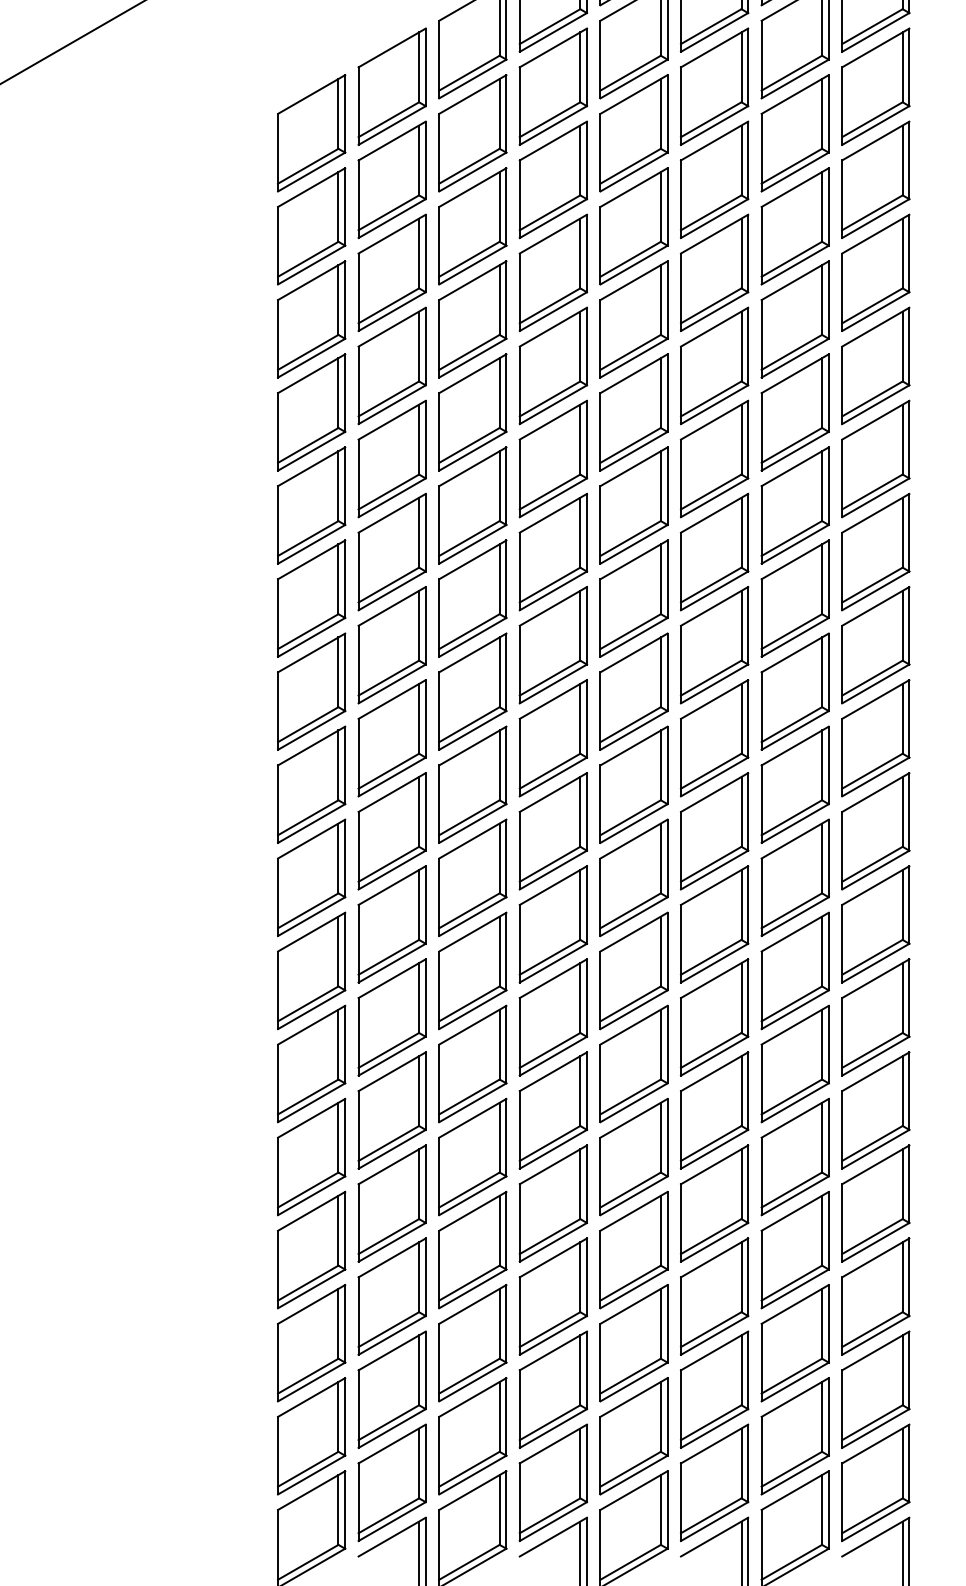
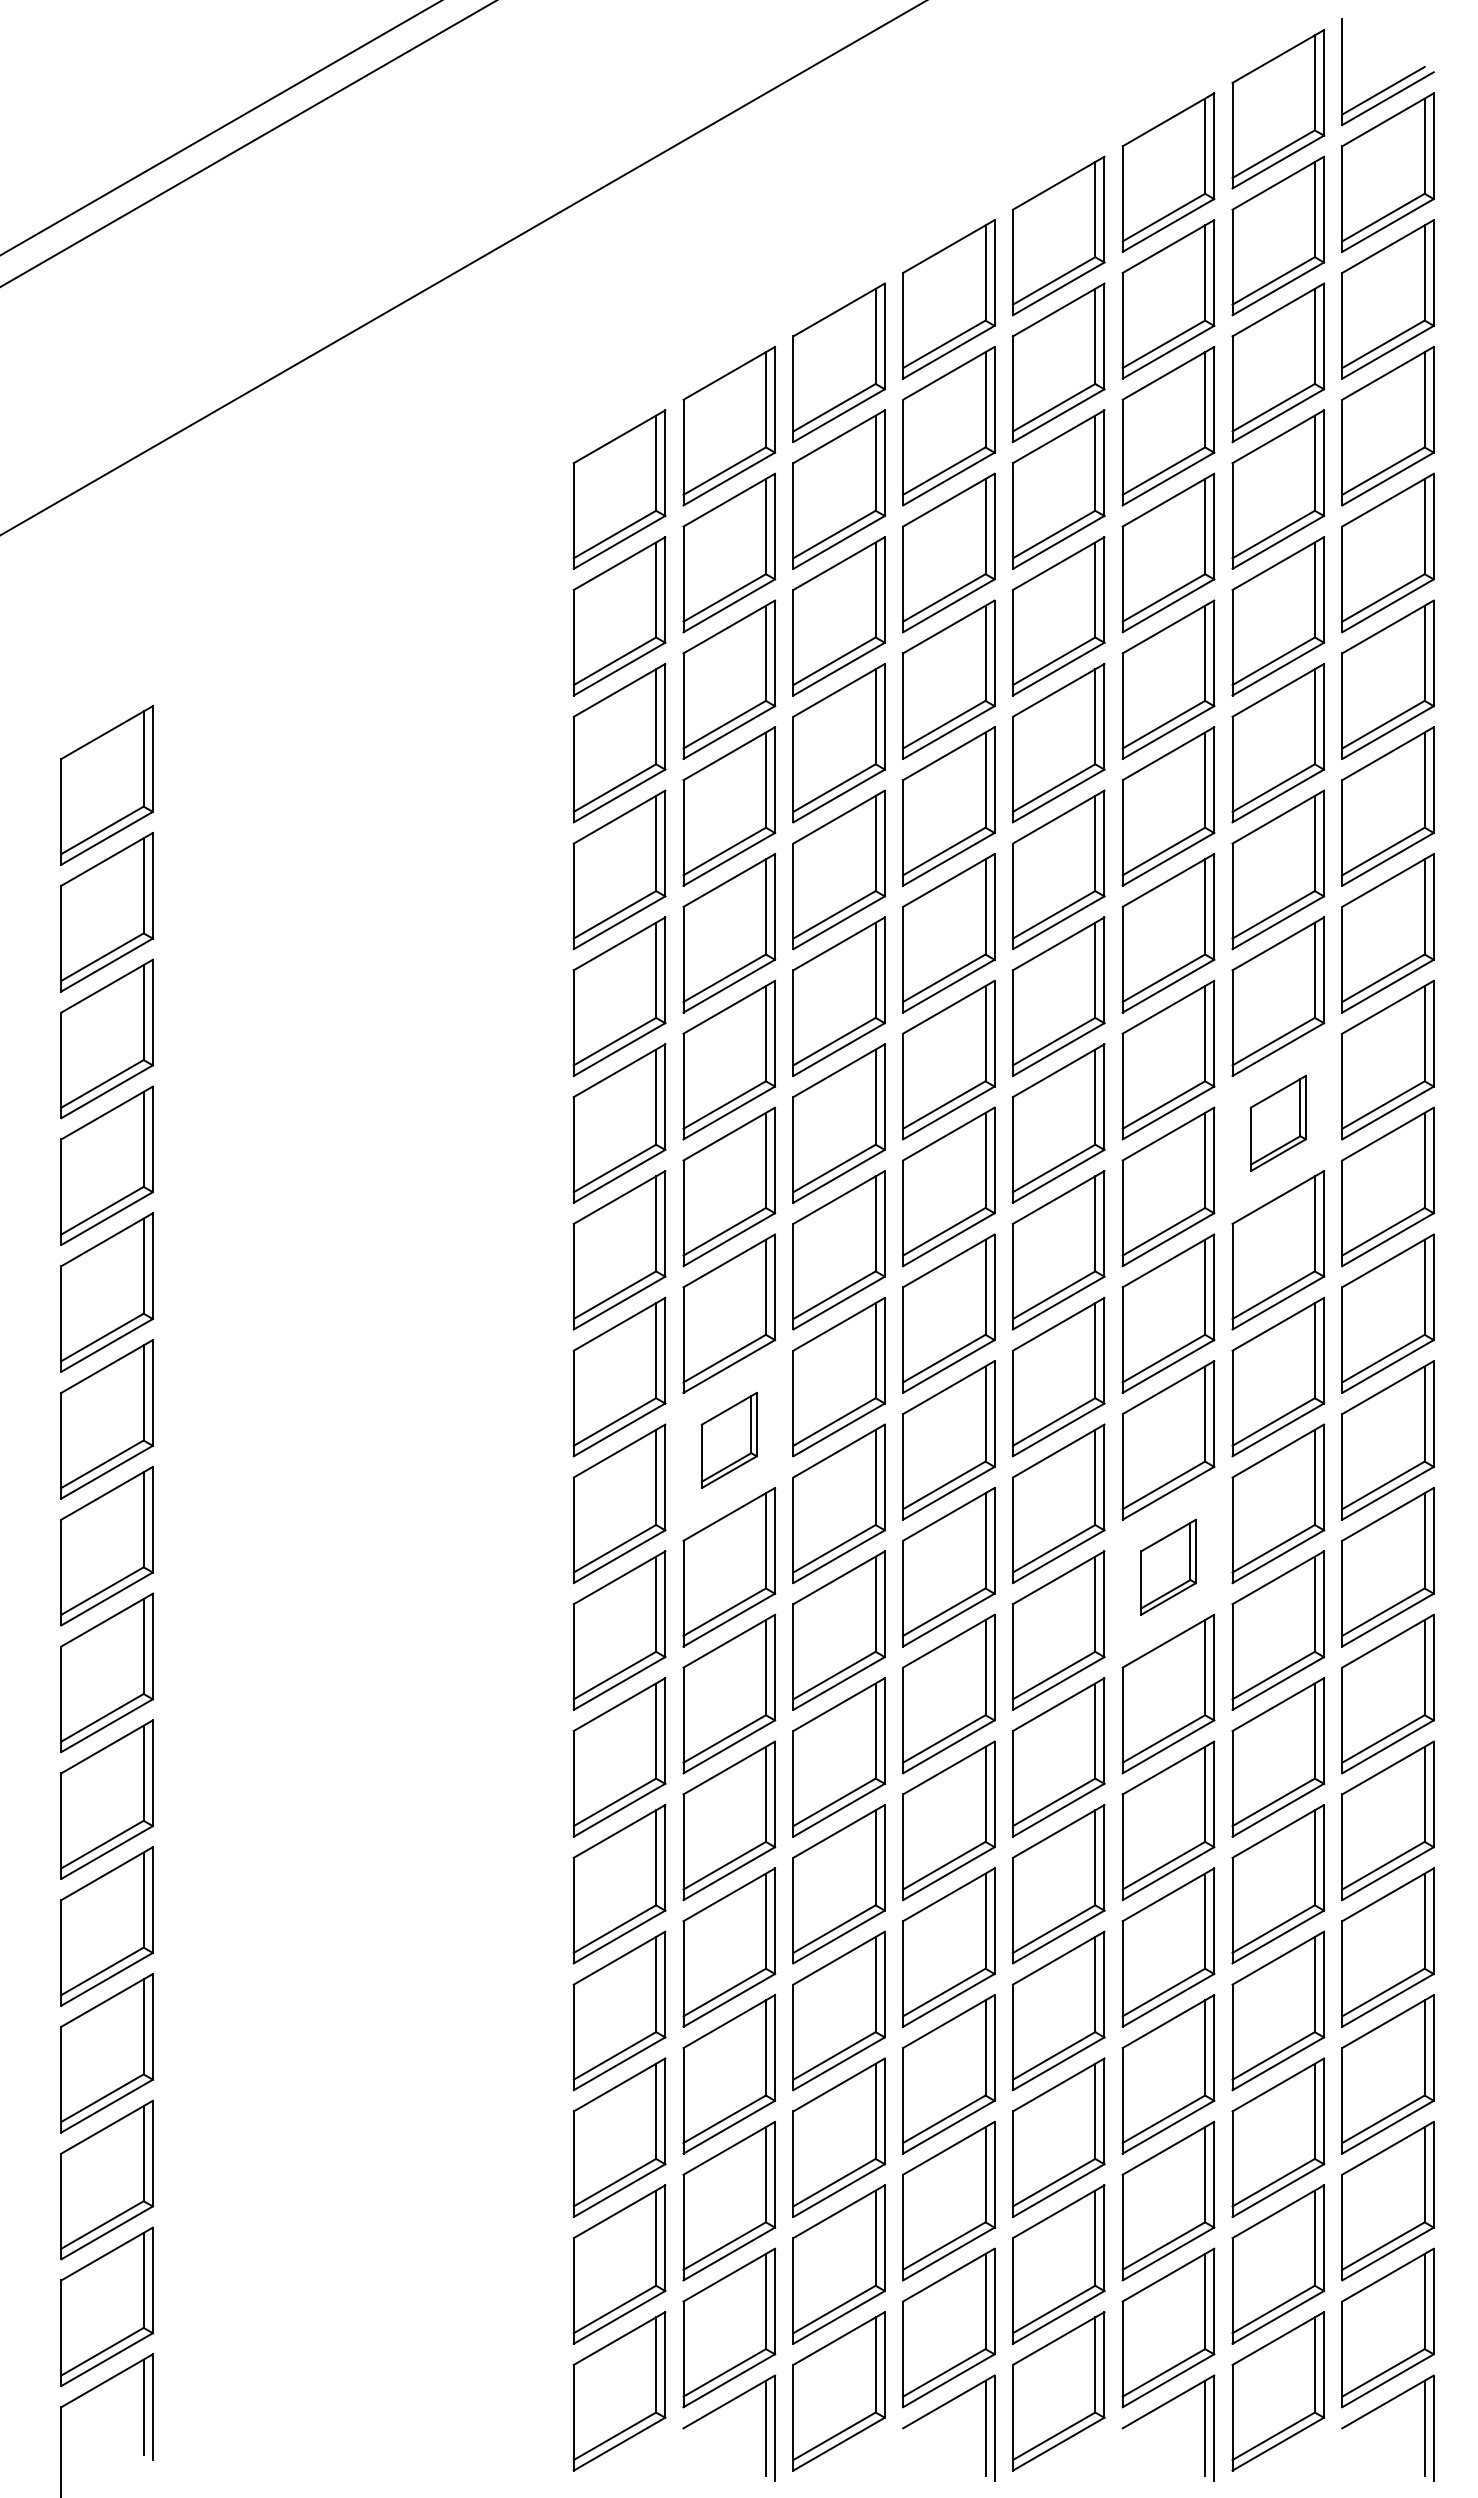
part: (795, 598) -> (1278, 1123), size x0.6
part: (392, 831) -> (729, 1440), size x0.6
part: (714, 924) -> (1168, 1567), size x0.6

